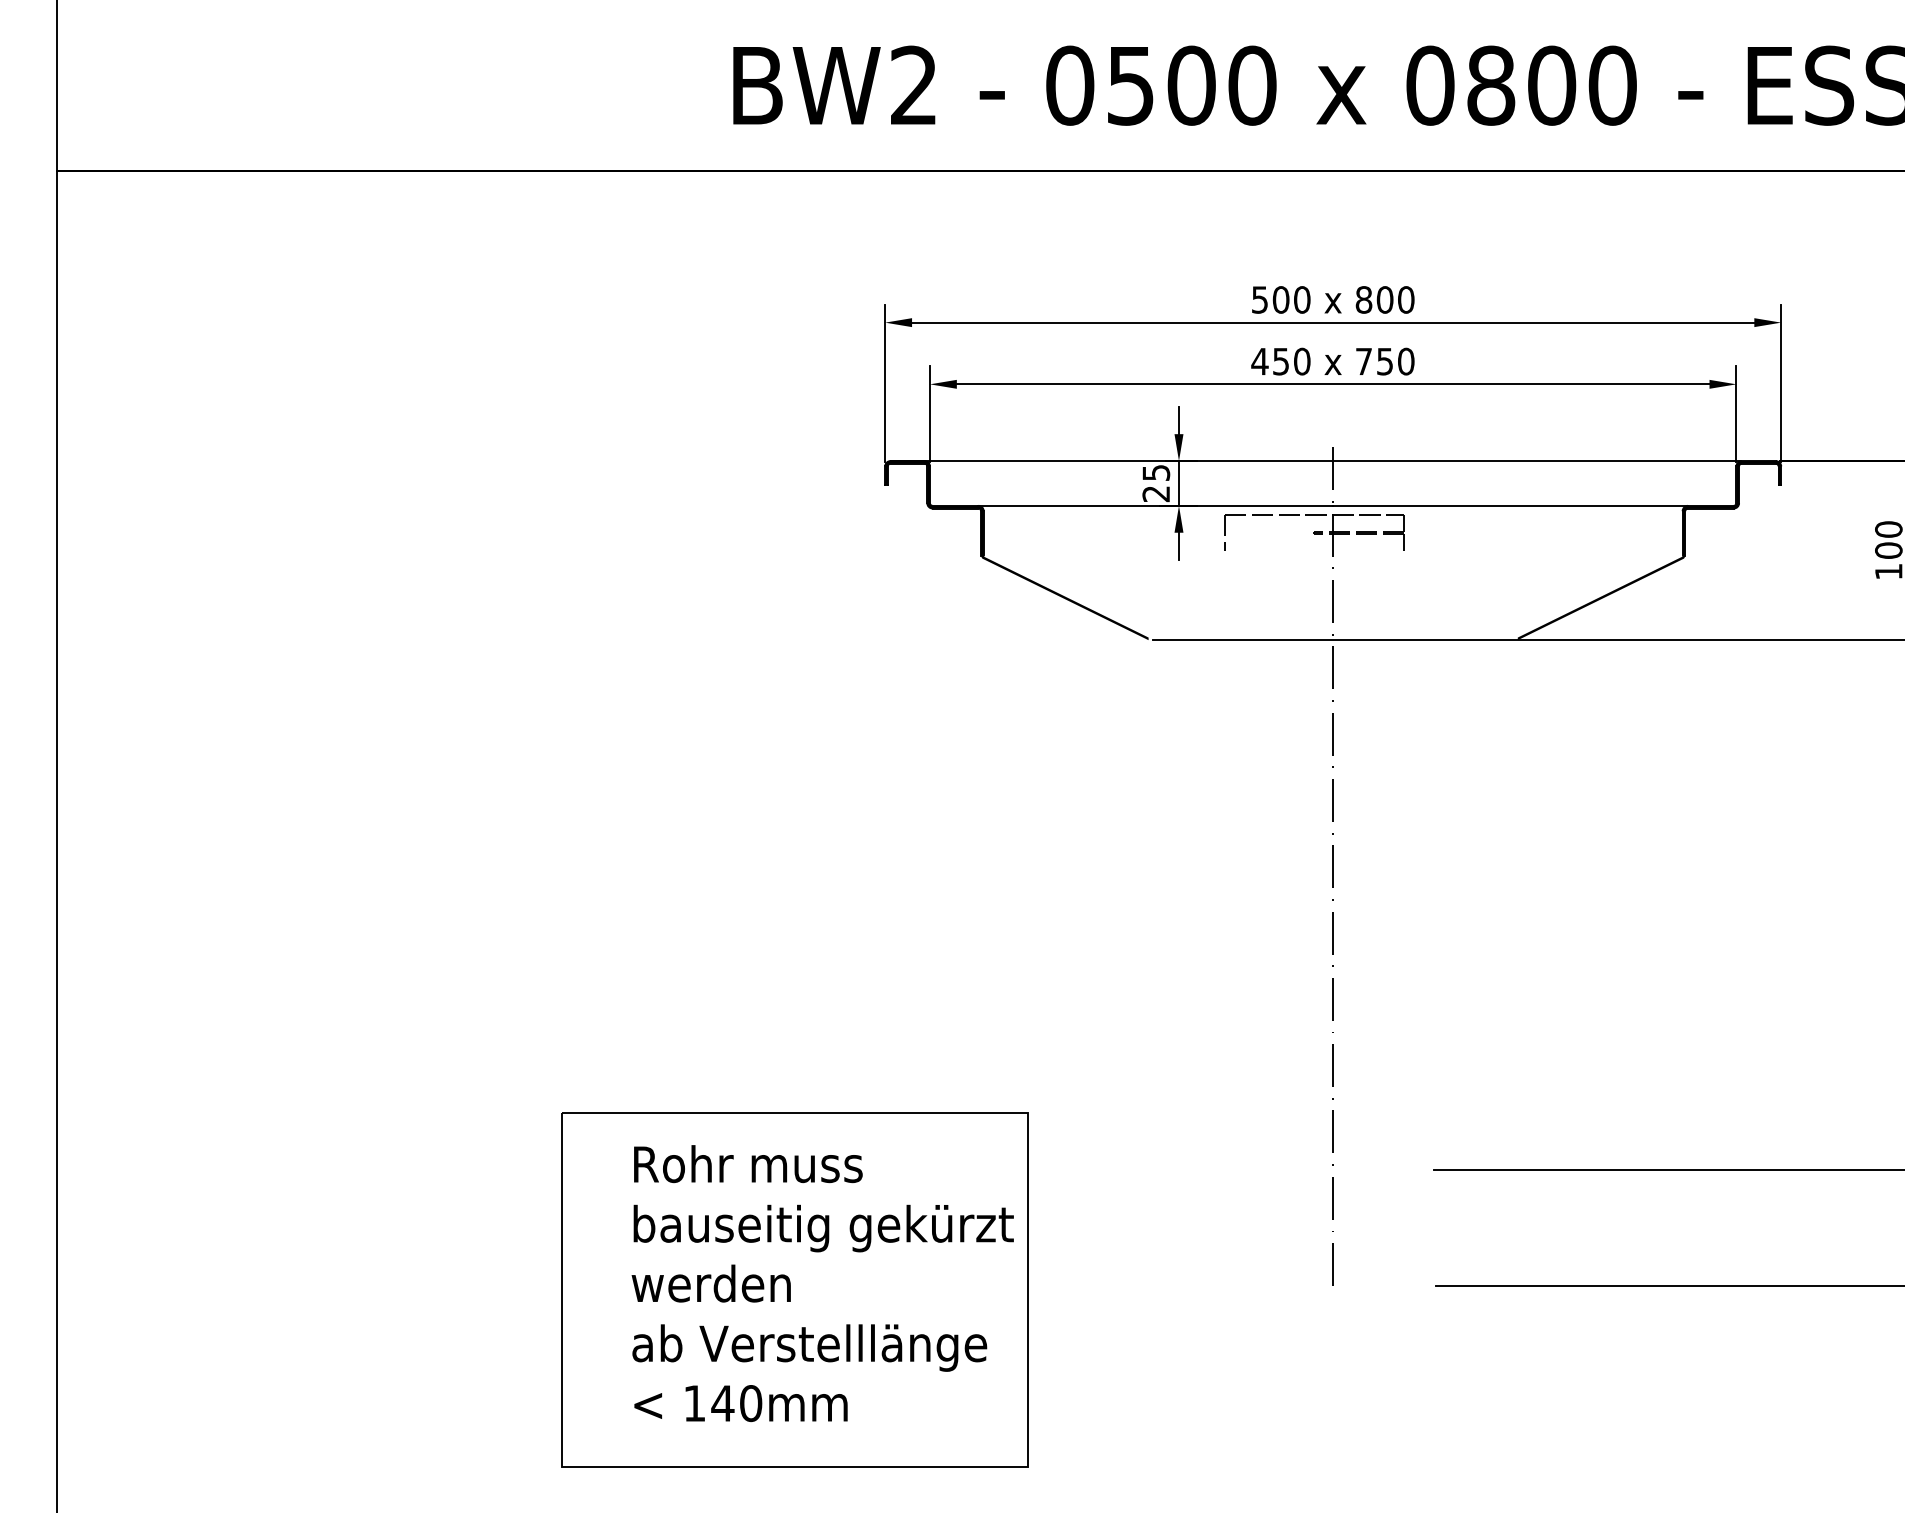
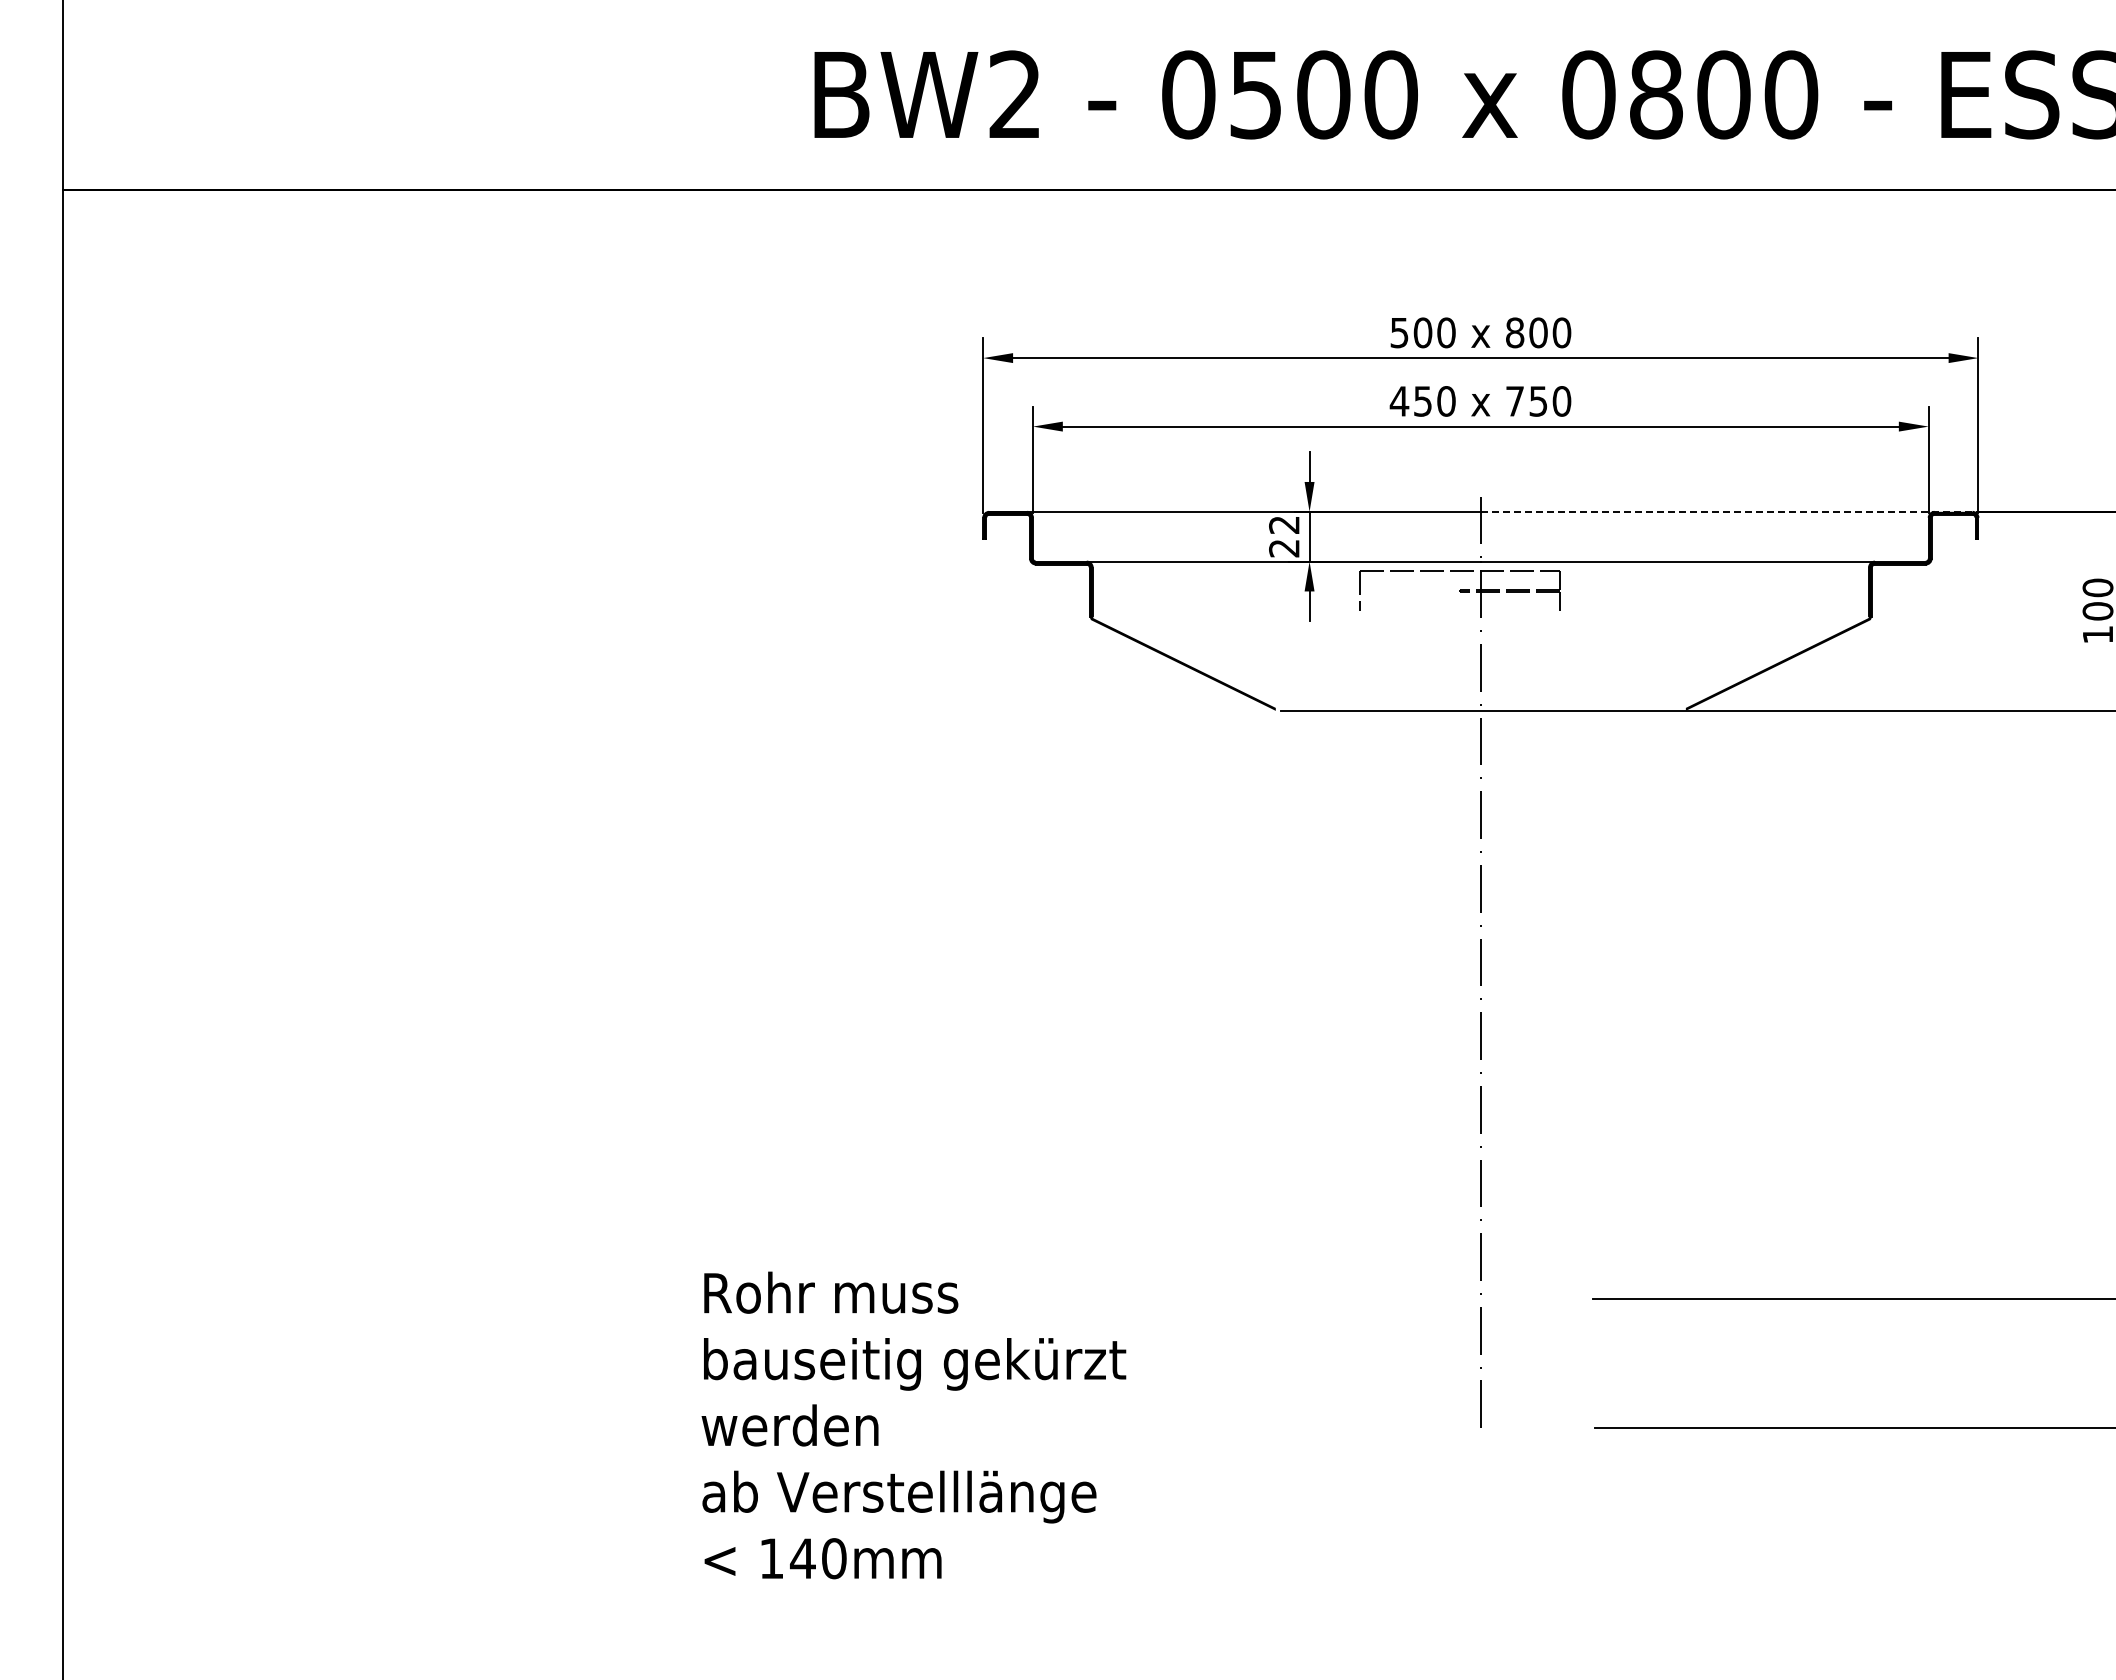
line: (1554, 460) -> (1726, 511), solid -> dashed
text: (1156, 472) -> (1284, 524), 25 -> 22
part: (794, 1289) -> (882, 1432), removed

